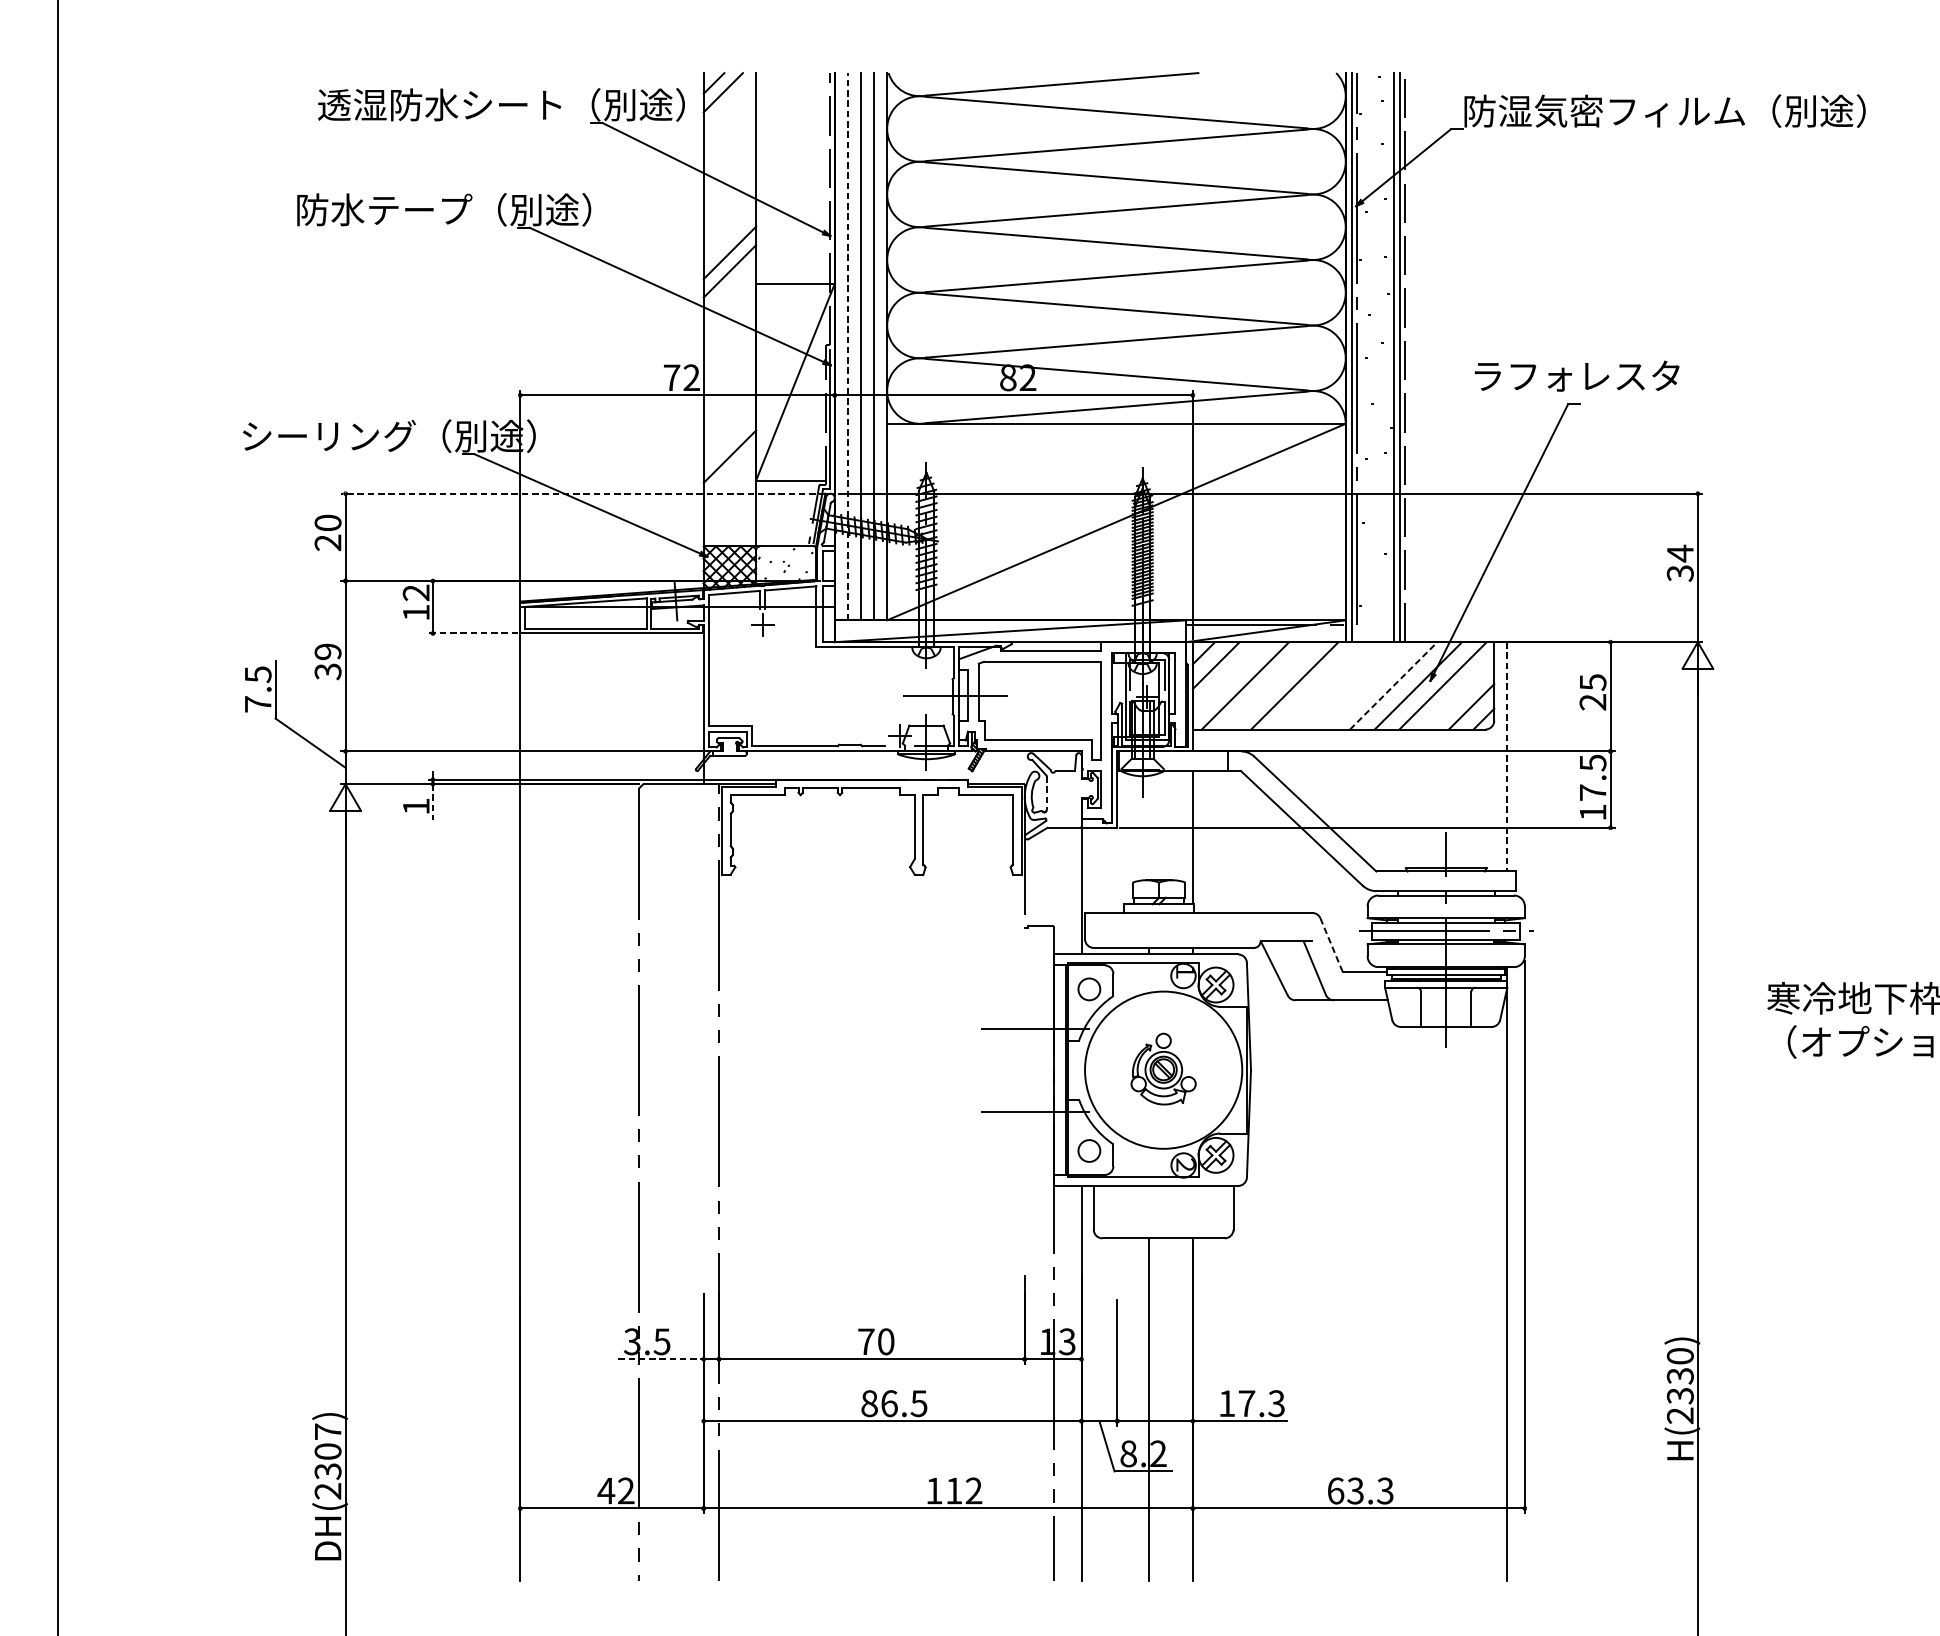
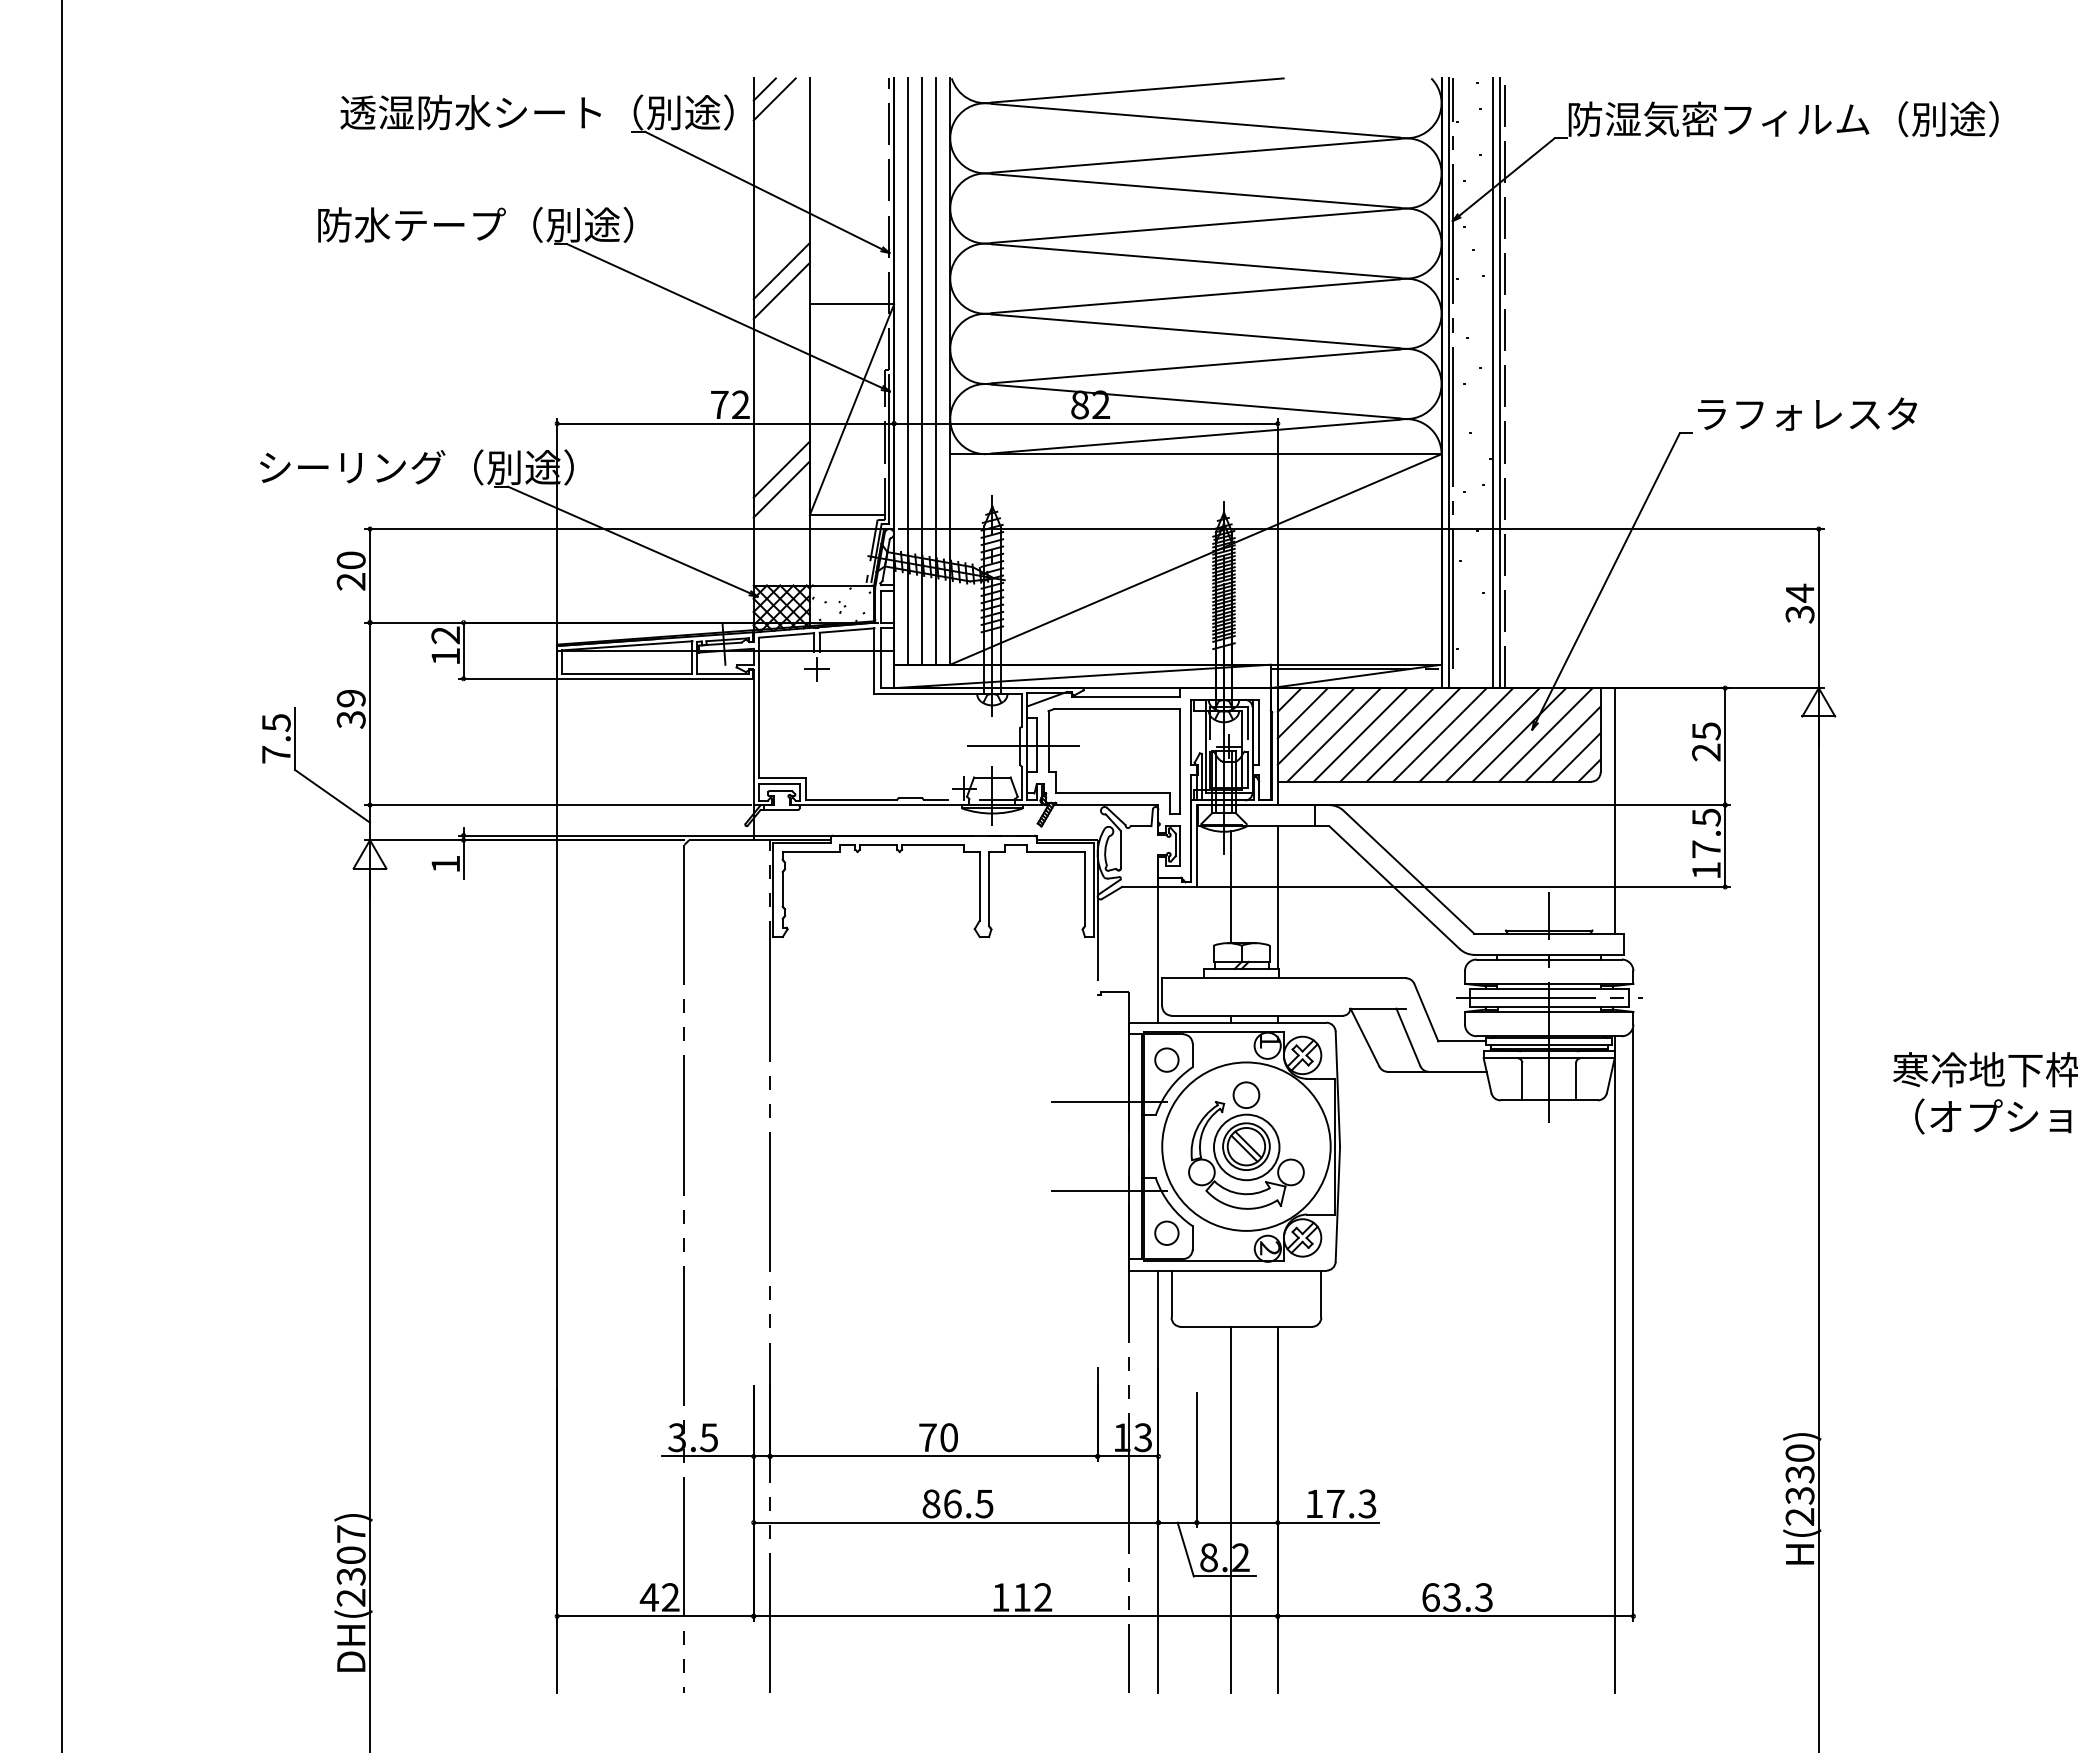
line: (848, 346) -> (908, 371), dashed -> solid
text: (1577, 375) -> (1807, 413), moved
line: (729, 438) -> (781, 469), added
line: (584, 494) -> (625, 529), dashed -> solid
line: (472, 633) -> (506, 678), dashed -> solid
line: (1228, 677) -> (1315, 726), added
line: (1270, 685) -> (1360, 734), added
line: (1319, 685) -> (1413, 734), added
line: (1343, 685) -> (1439, 734), added
line: (1369, 685) -> (1466, 734), added
line: (1394, 685) -> (1493, 734), dashed -> solid
line: (1458, 693) -> (1562, 743), added
line: (1507, 756) -> (1614, 810), dashed -> solid
line: (1047, 793) -> (1121, 850), dashed -> solid
line: (432, 802) -> (463, 859), dashed -> solid
line: (1149, 828) -> (1231, 887), added
line: (1331, 945) -> (1426, 1013), dashed -> solid
part: (1163, 1069) -> (1246, 1145), size x1.67
line: (660, 1359) -> (707, 1456), dashed -> solid

